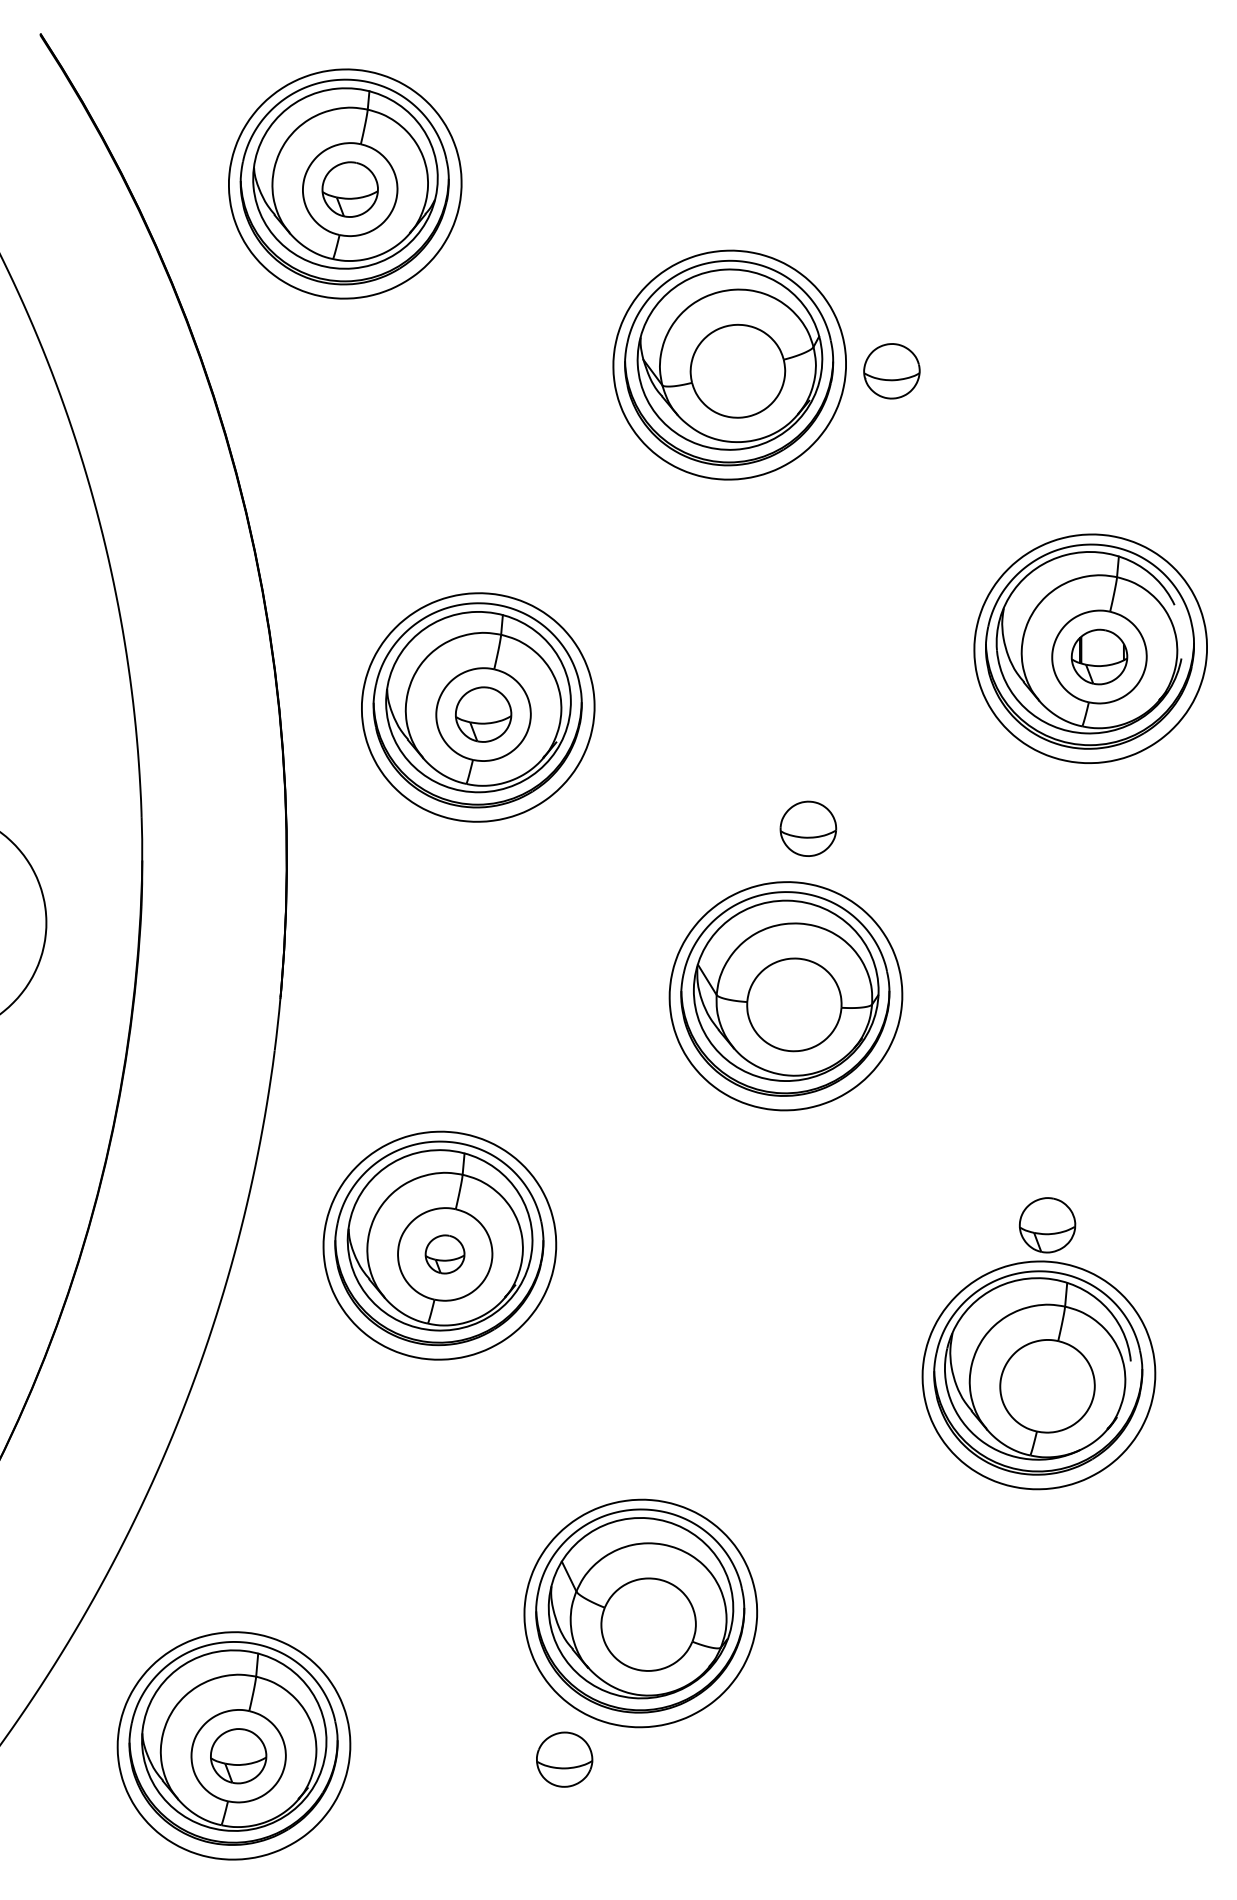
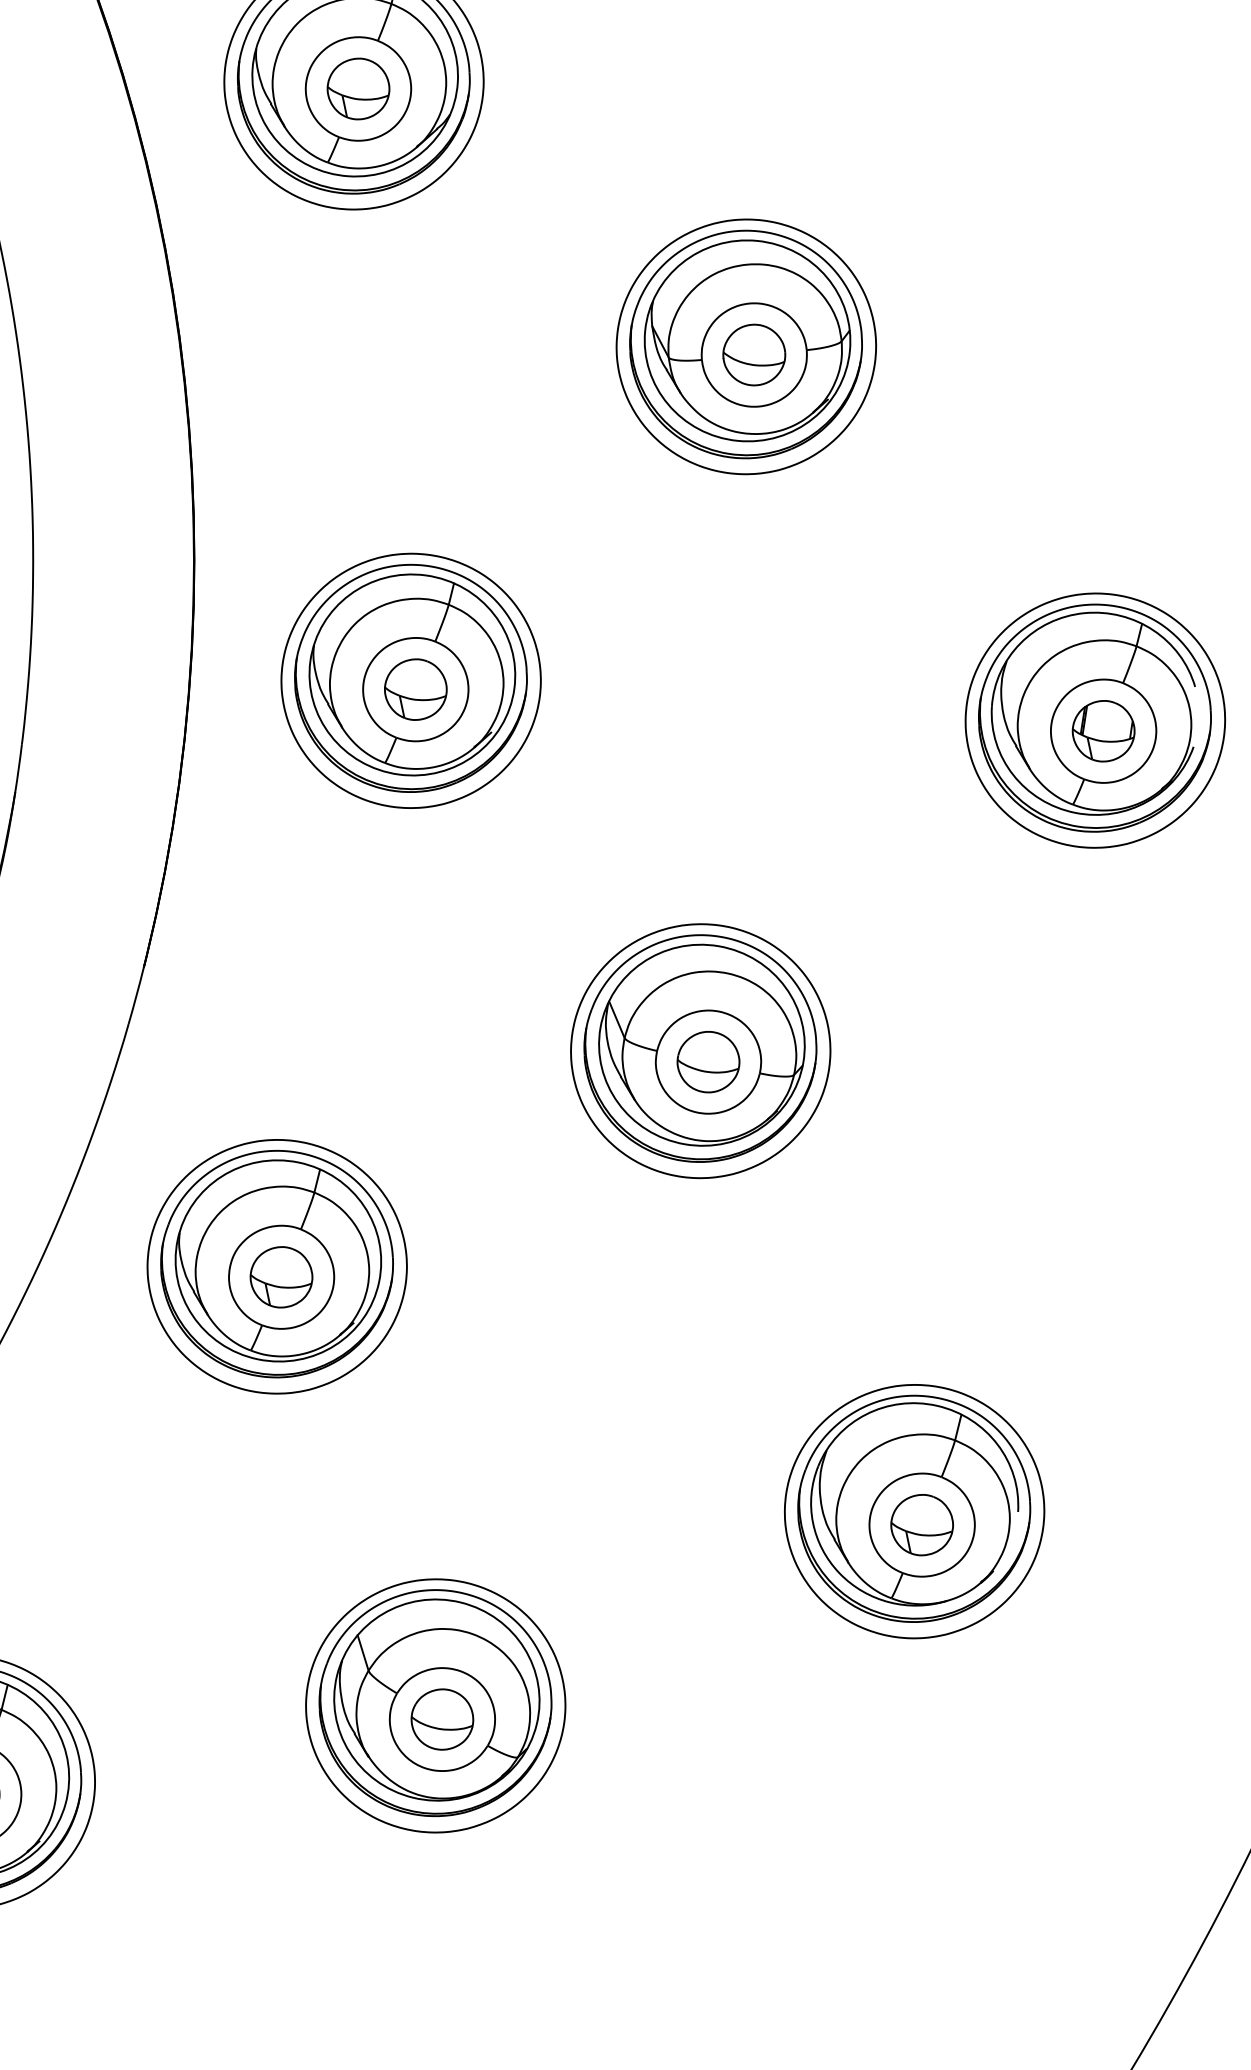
part: (891, 371) -> (753, 355), moved
part: (808, 828) -> (708, 1061), moved
part: (1047, 1225) -> (922, 1525), moved
part: (444, 1254) -> (280, 1277), size x1.43
part: (564, 1759) -> (442, 1719), moved

